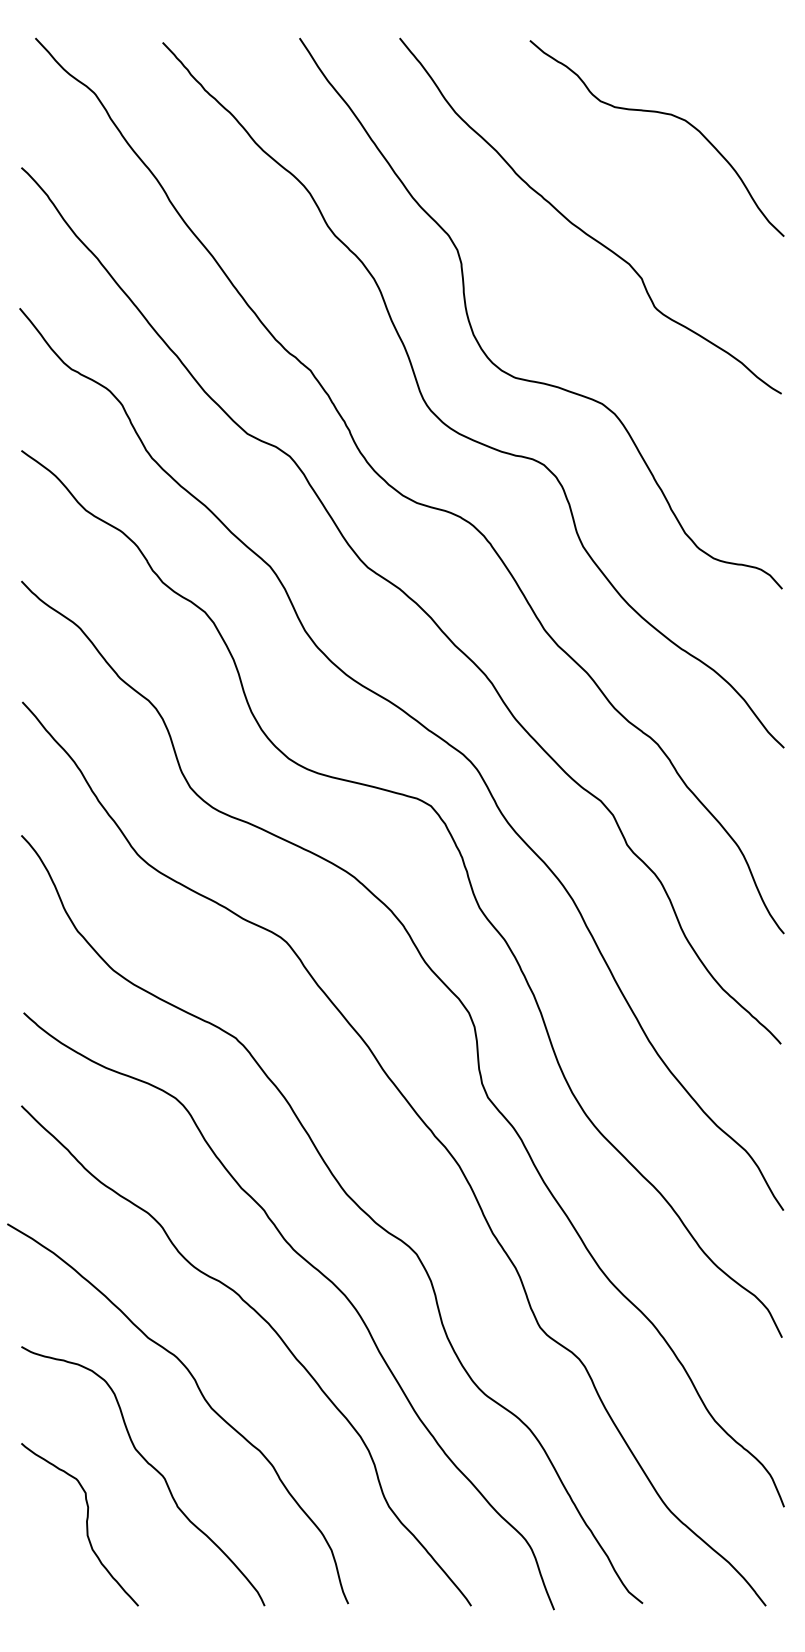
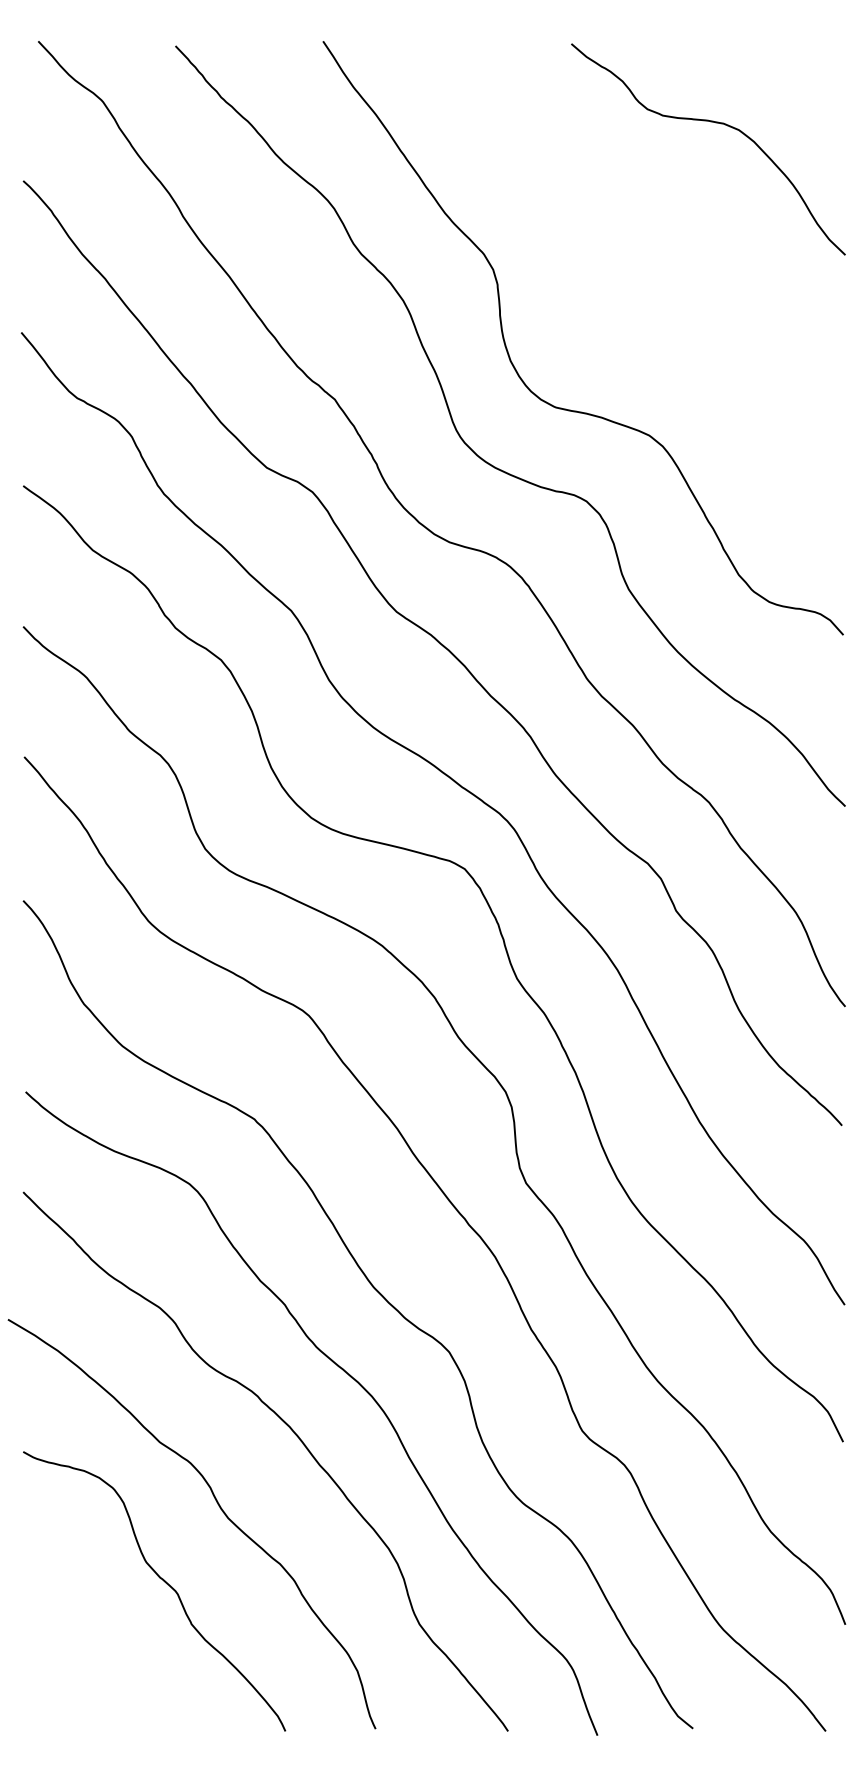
curve: (581, 228) -> (626, 246), removed
curve: (86, 1524) -> (93, 1643), removed

